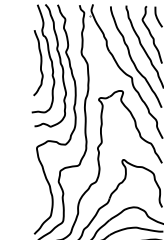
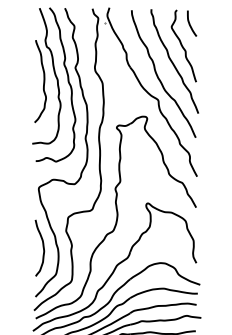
curve: (39, 194) -> (42, 247), added

